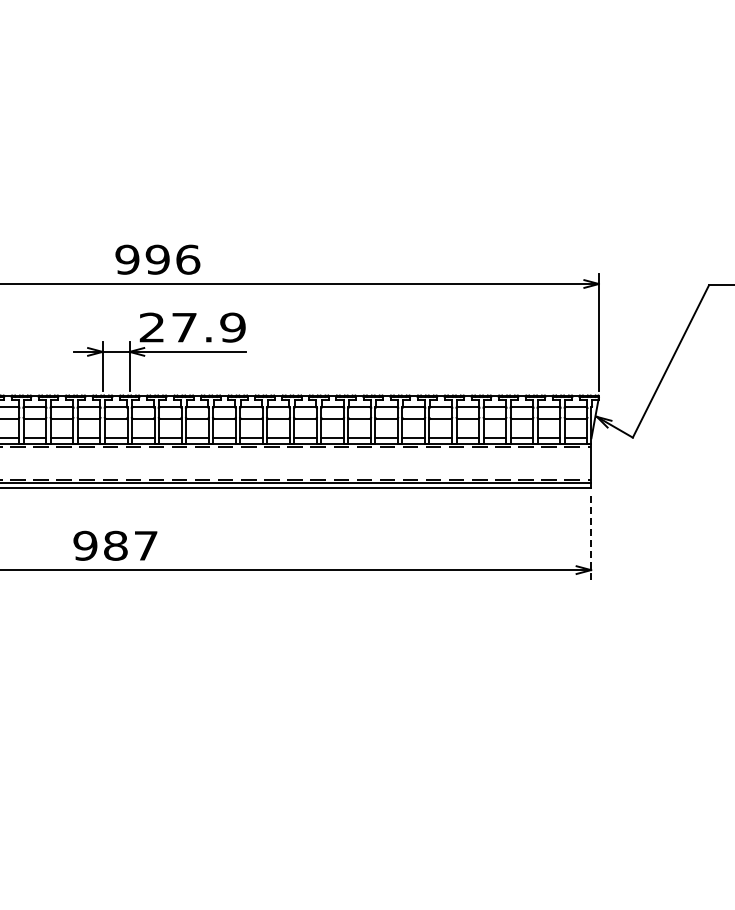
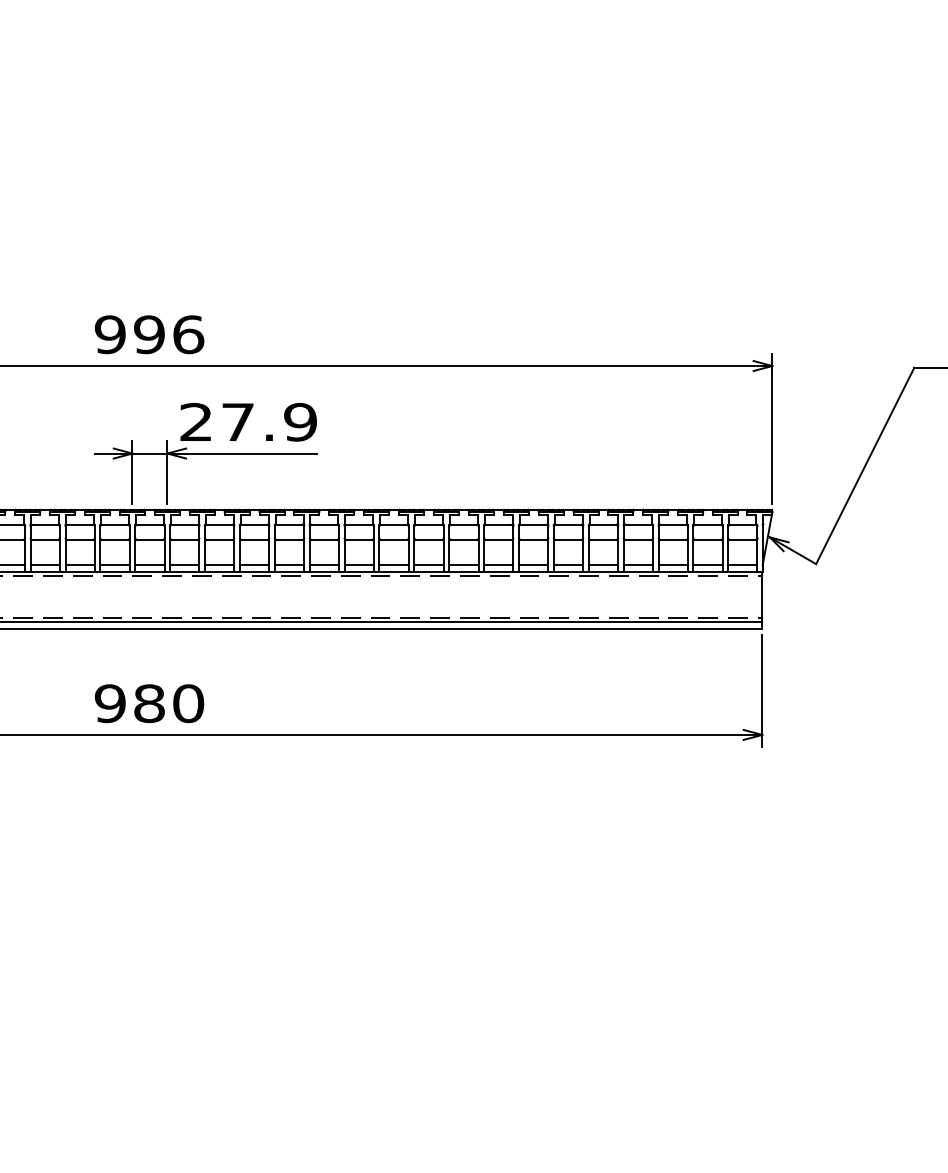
text: (157, 259) -> (149, 334), moved
line: (591, 536) -> (762, 691), dashed -> solid
text: (146, 545) -> (189, 703), 987 -> 980

